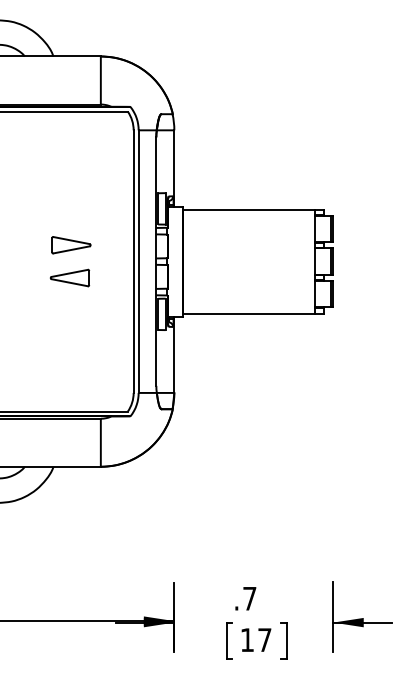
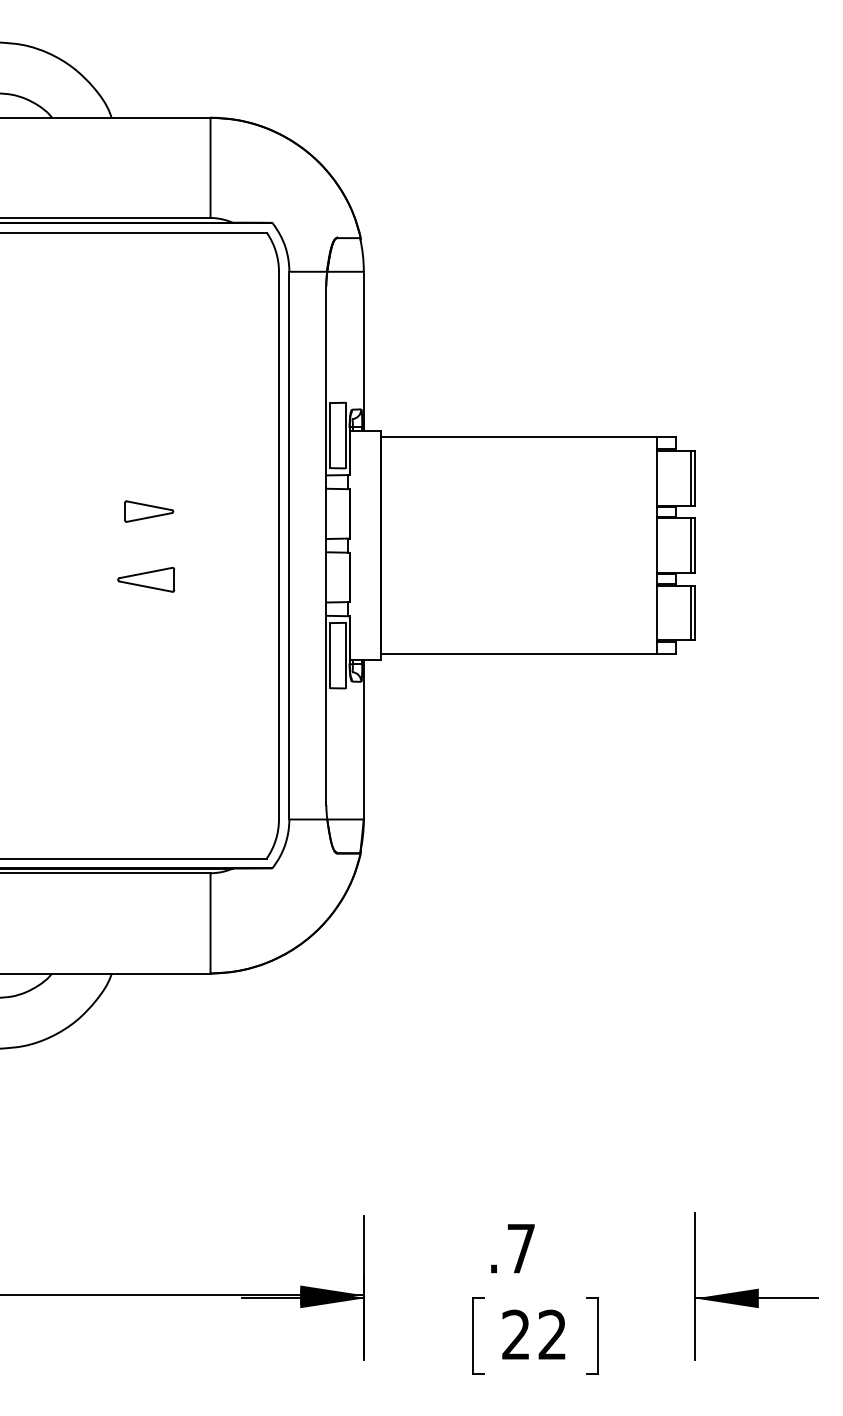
part: (71, 245) -> (149, 511), size x0.6
part: (69, 277) -> (145, 578), size x0.7
text: (255, 639) -> (533, 1333), 17 -> 22

